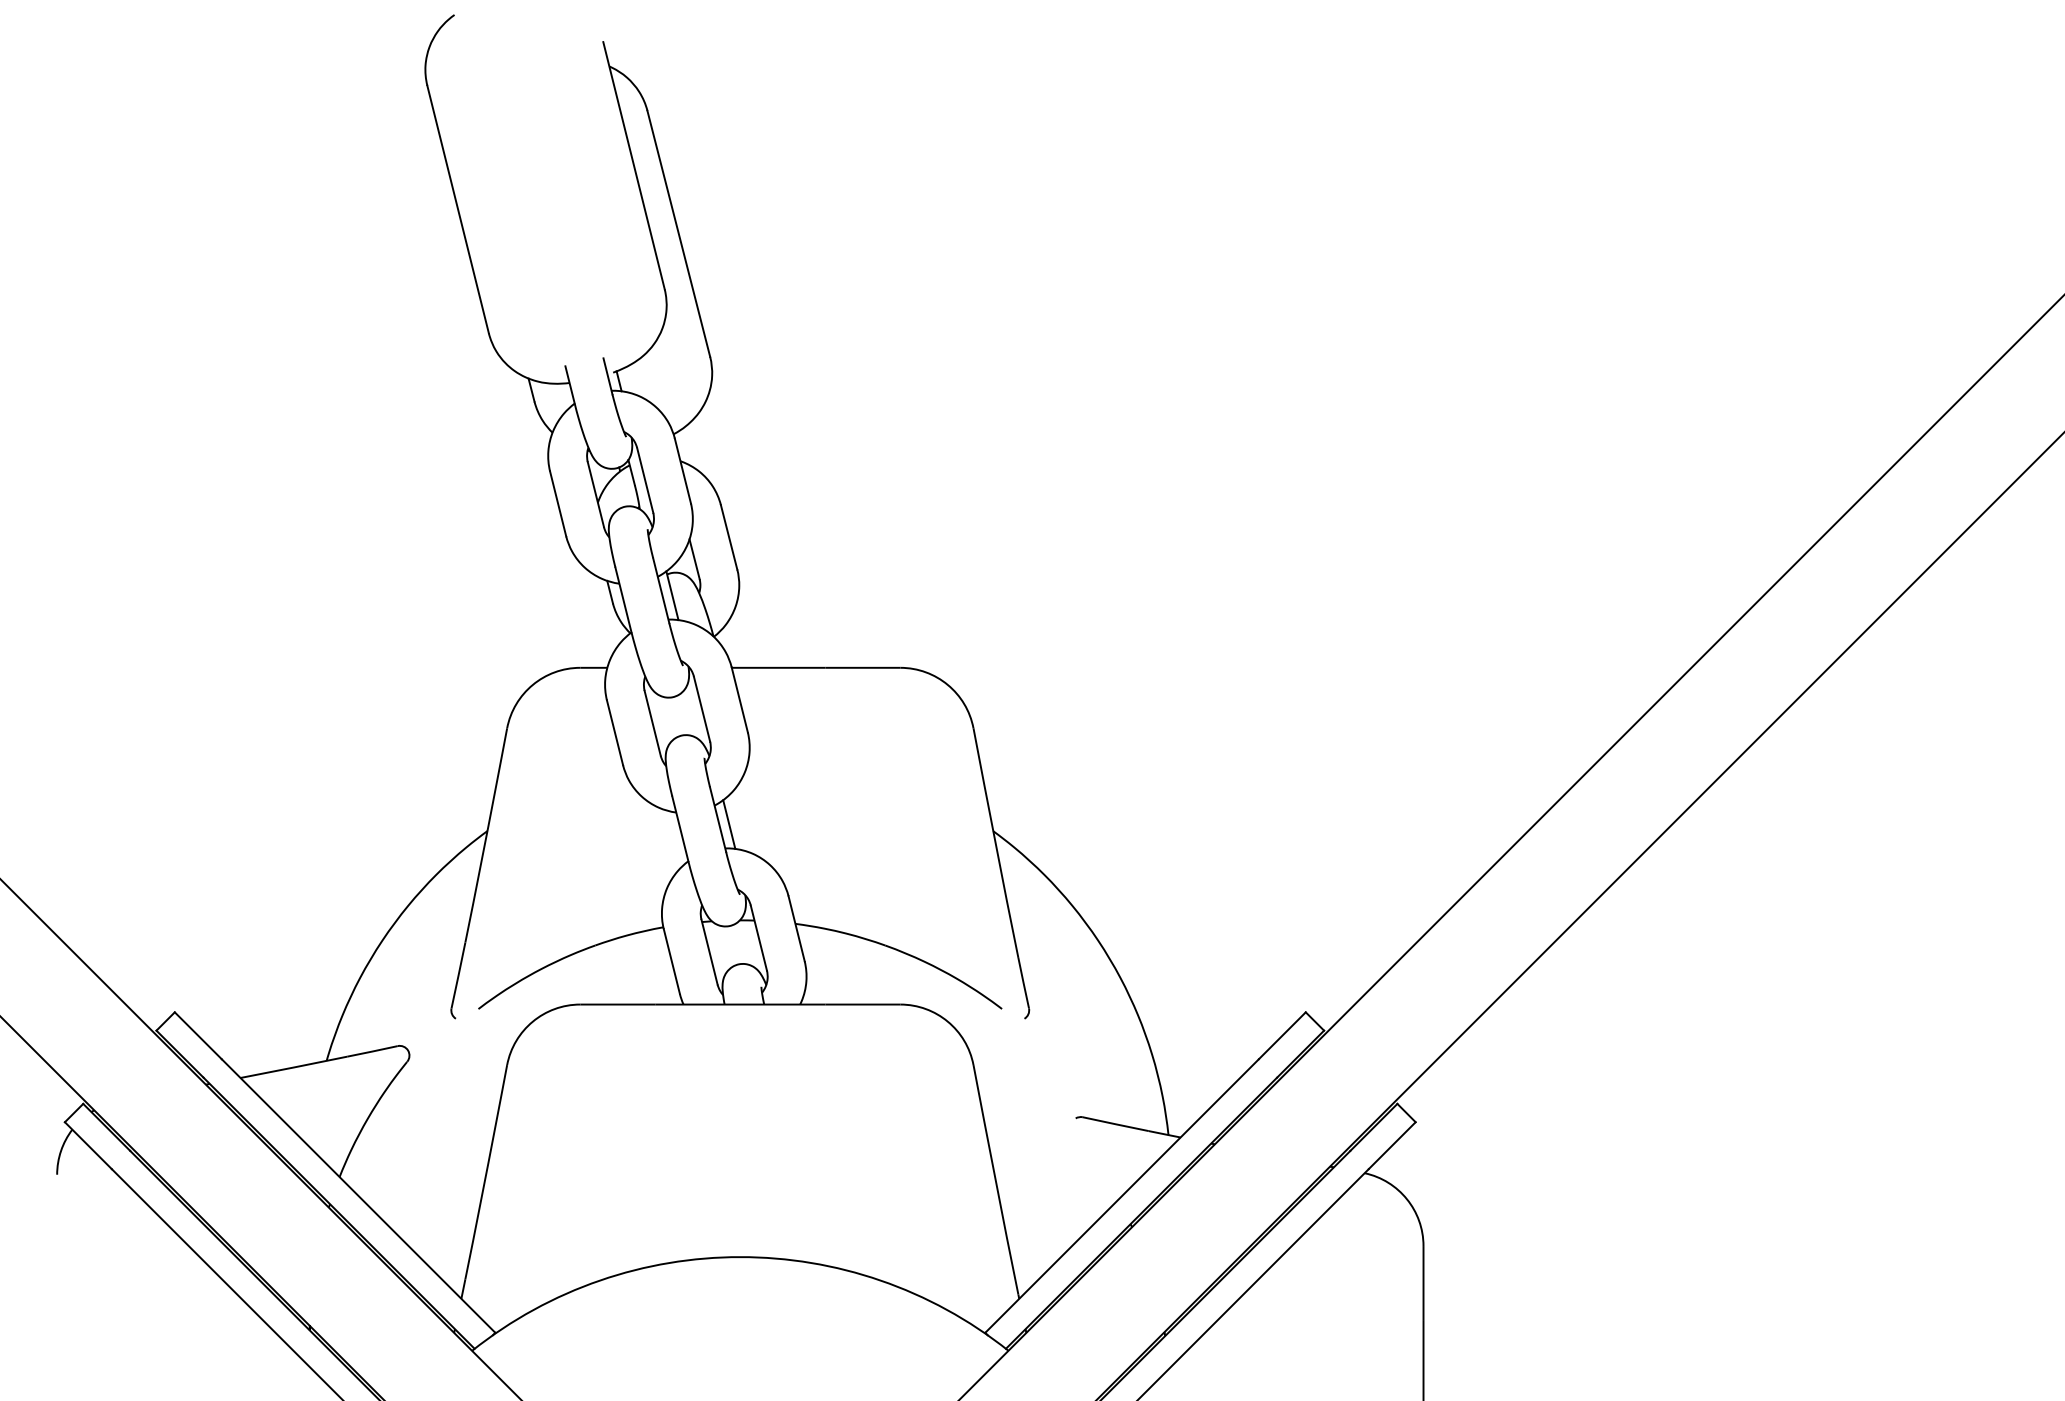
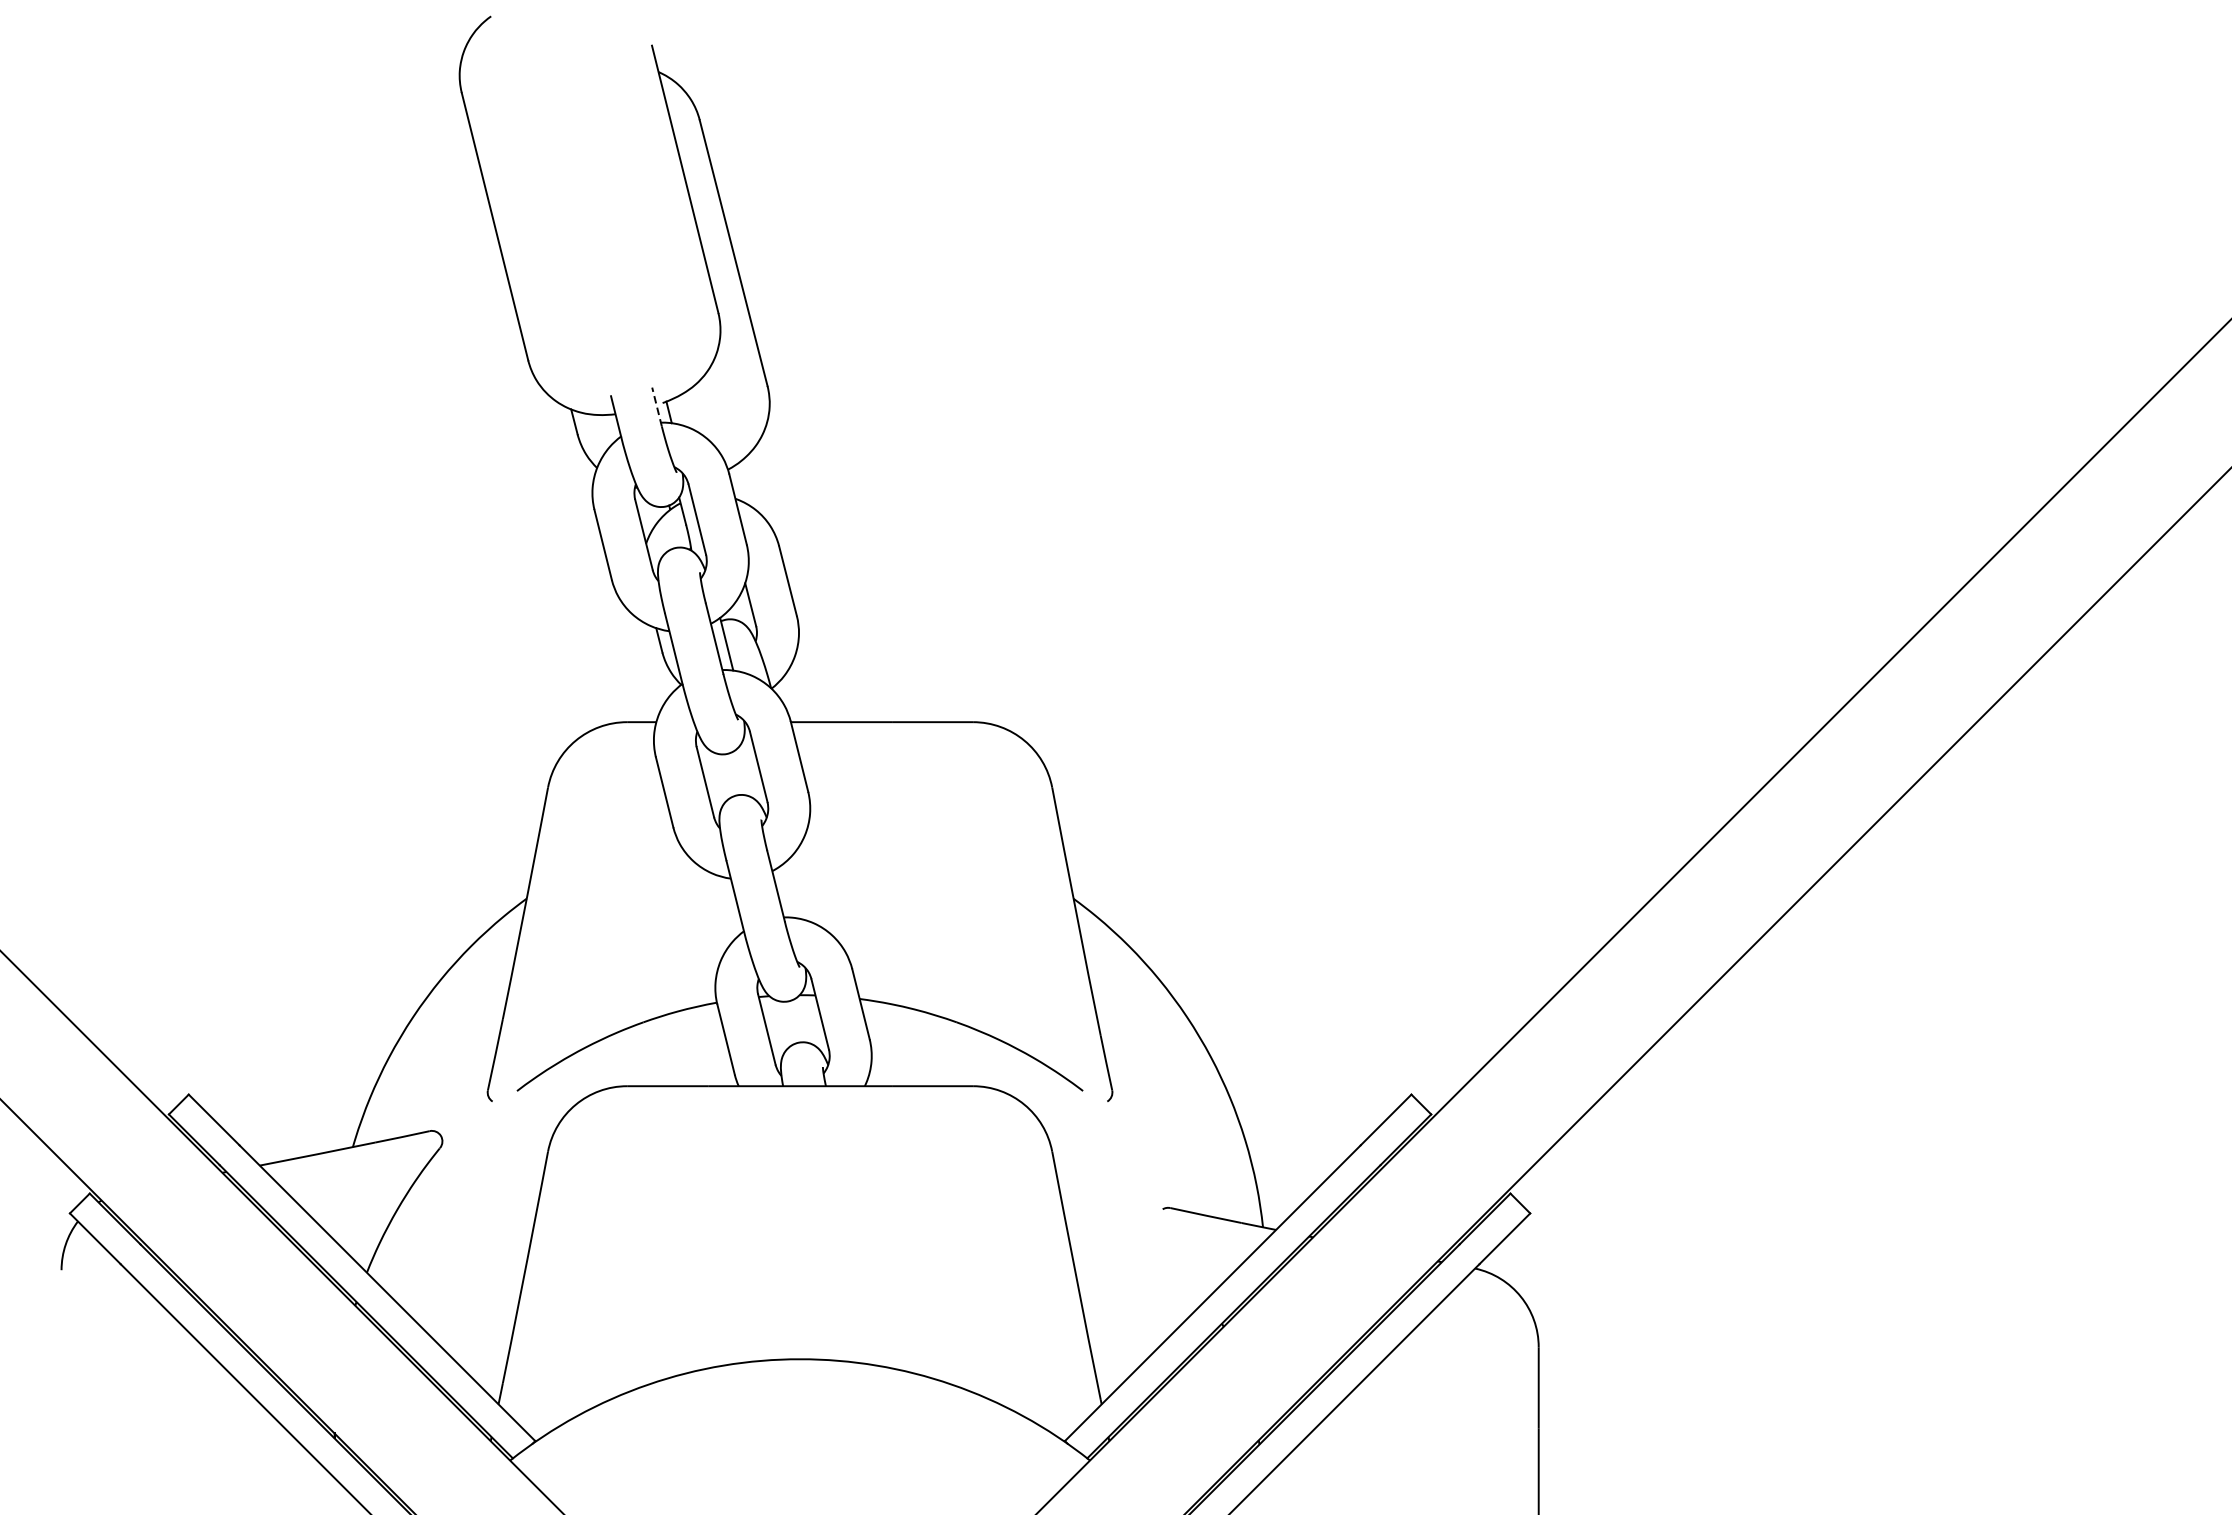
line: (607, 376) -> (656, 407), solid -> dashed
line: (729, 824) -> (788, 891), removed

